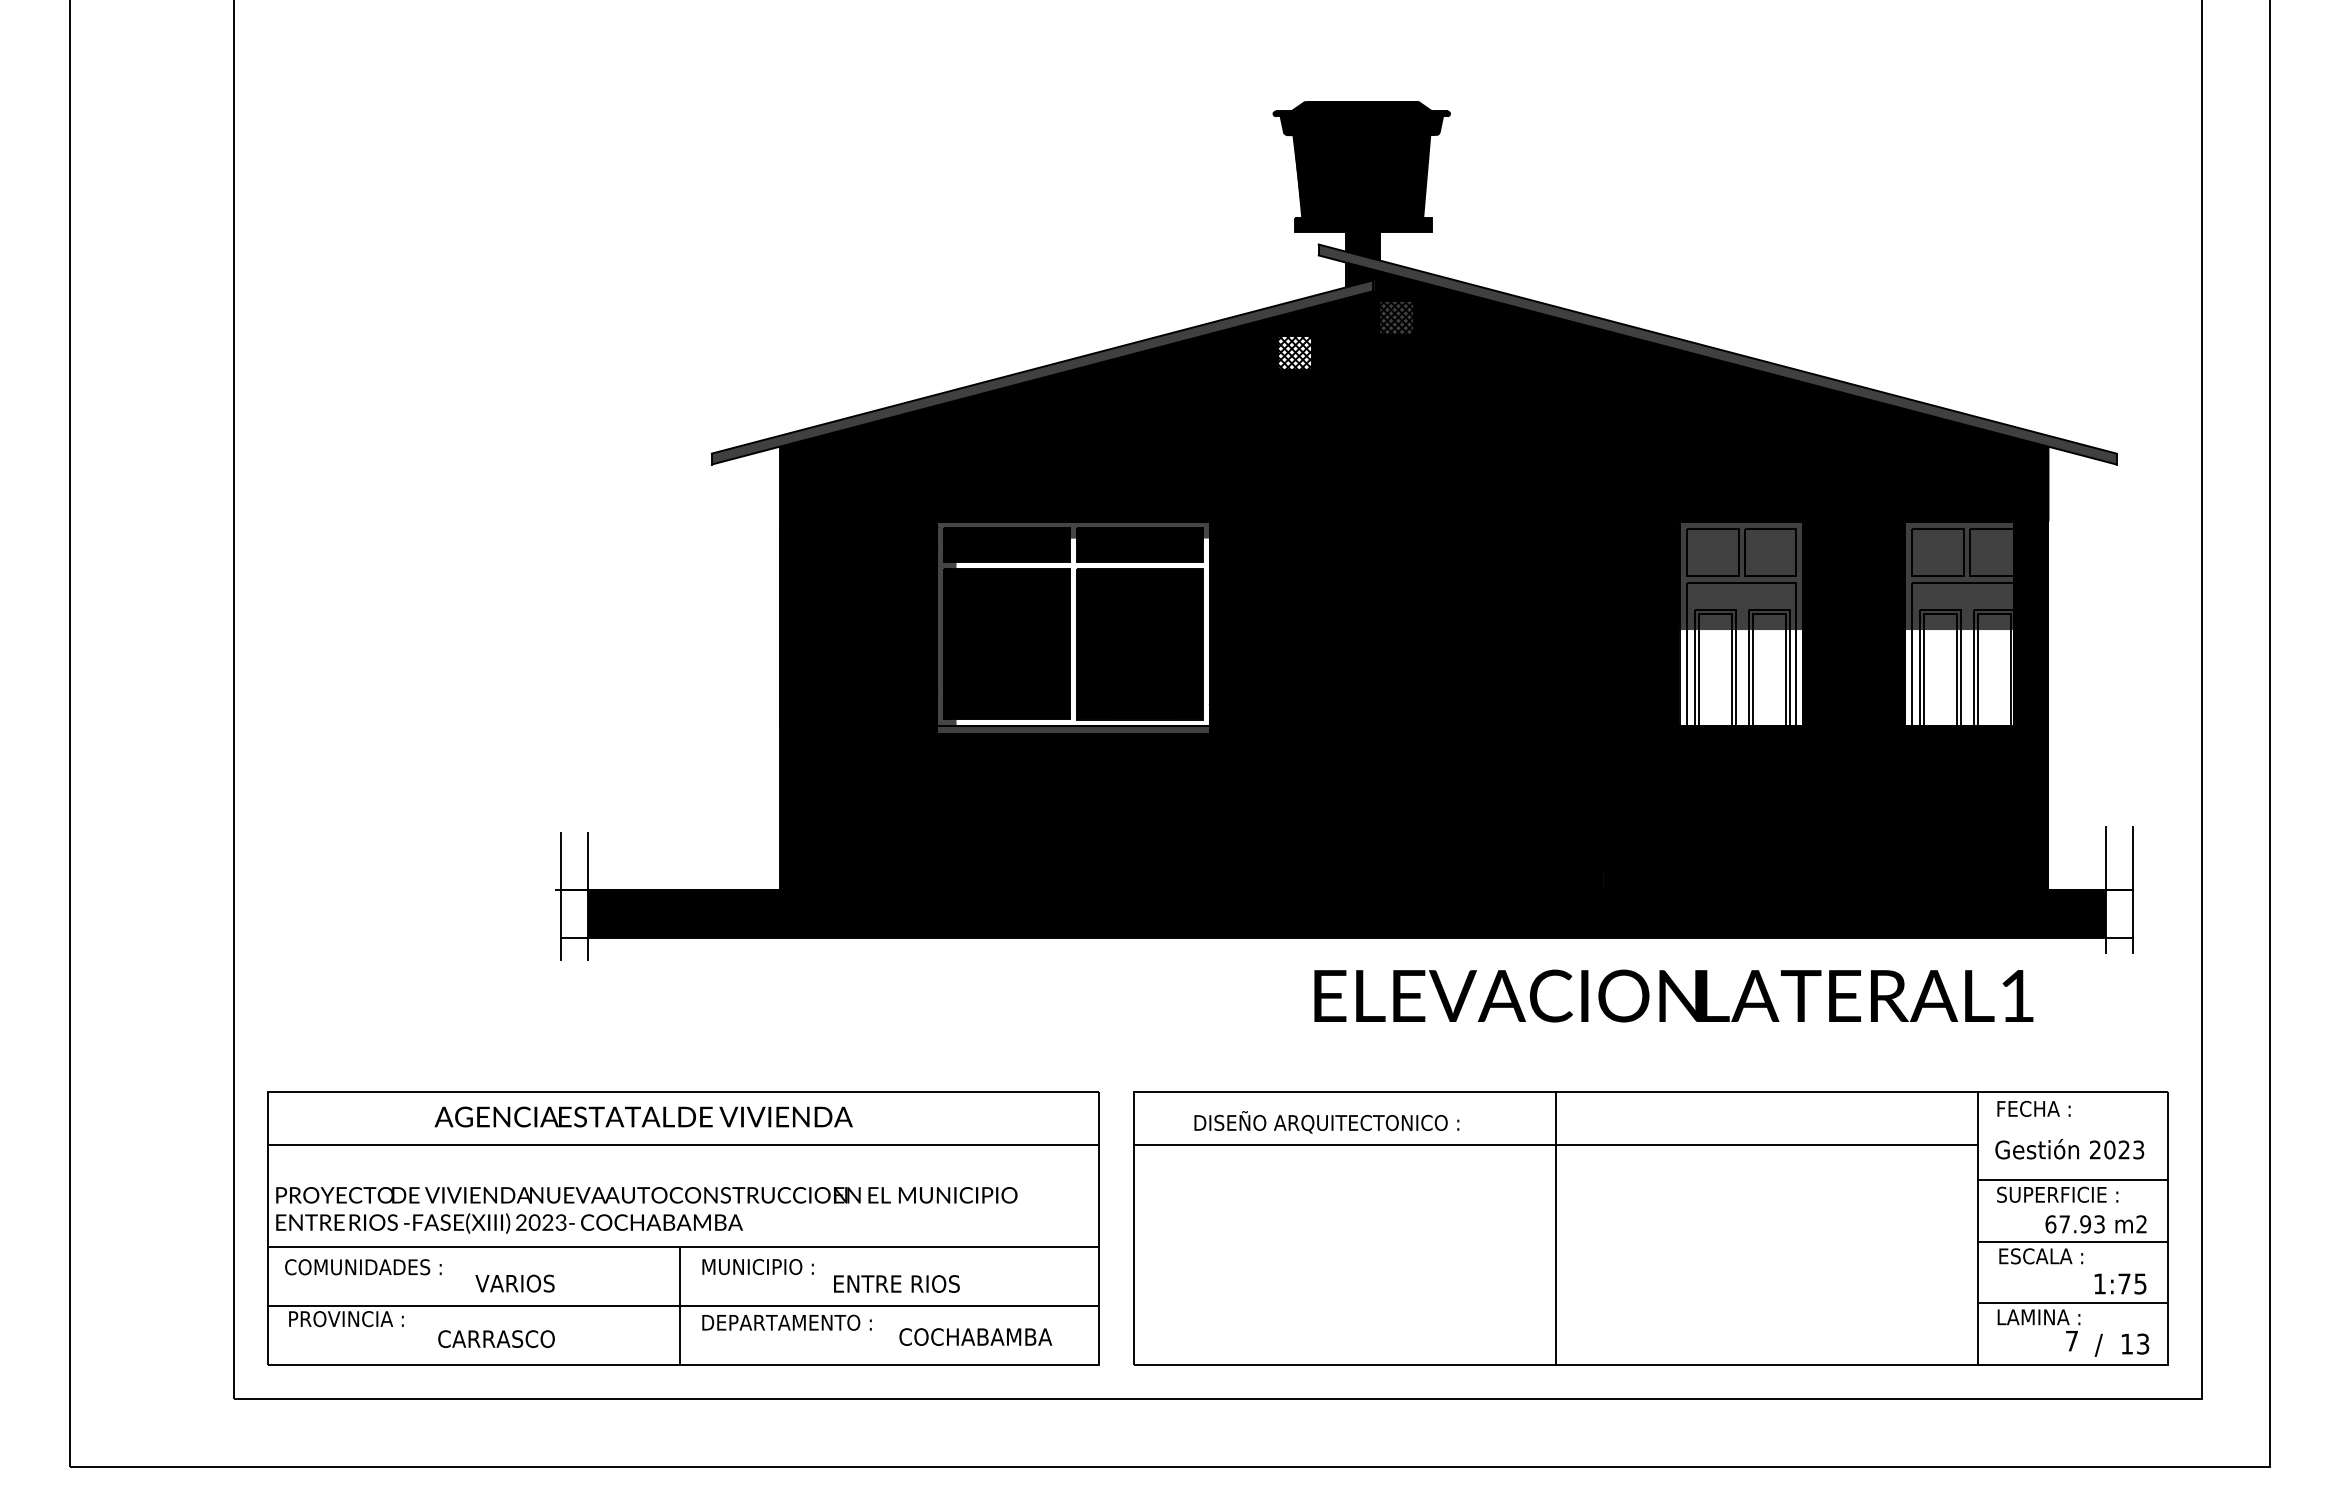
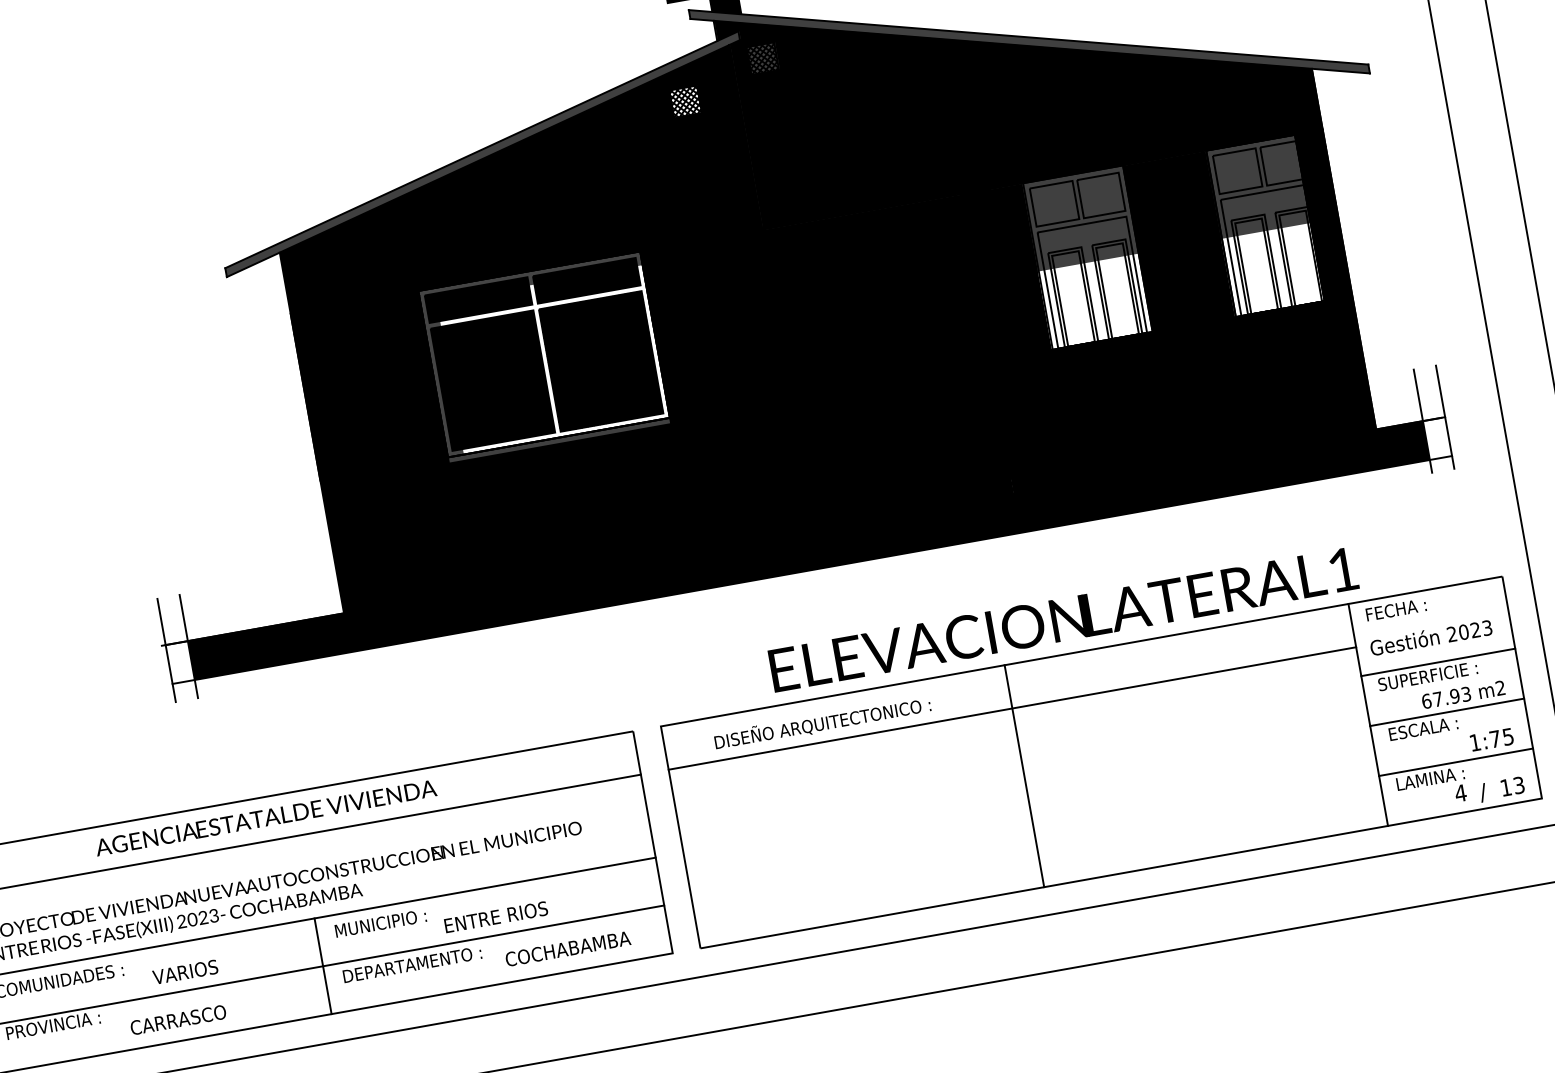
text: (1673, 995) -> (1063, 619), moved
text: (2071, 1341) -> (1460, 793), 7 -> 4

